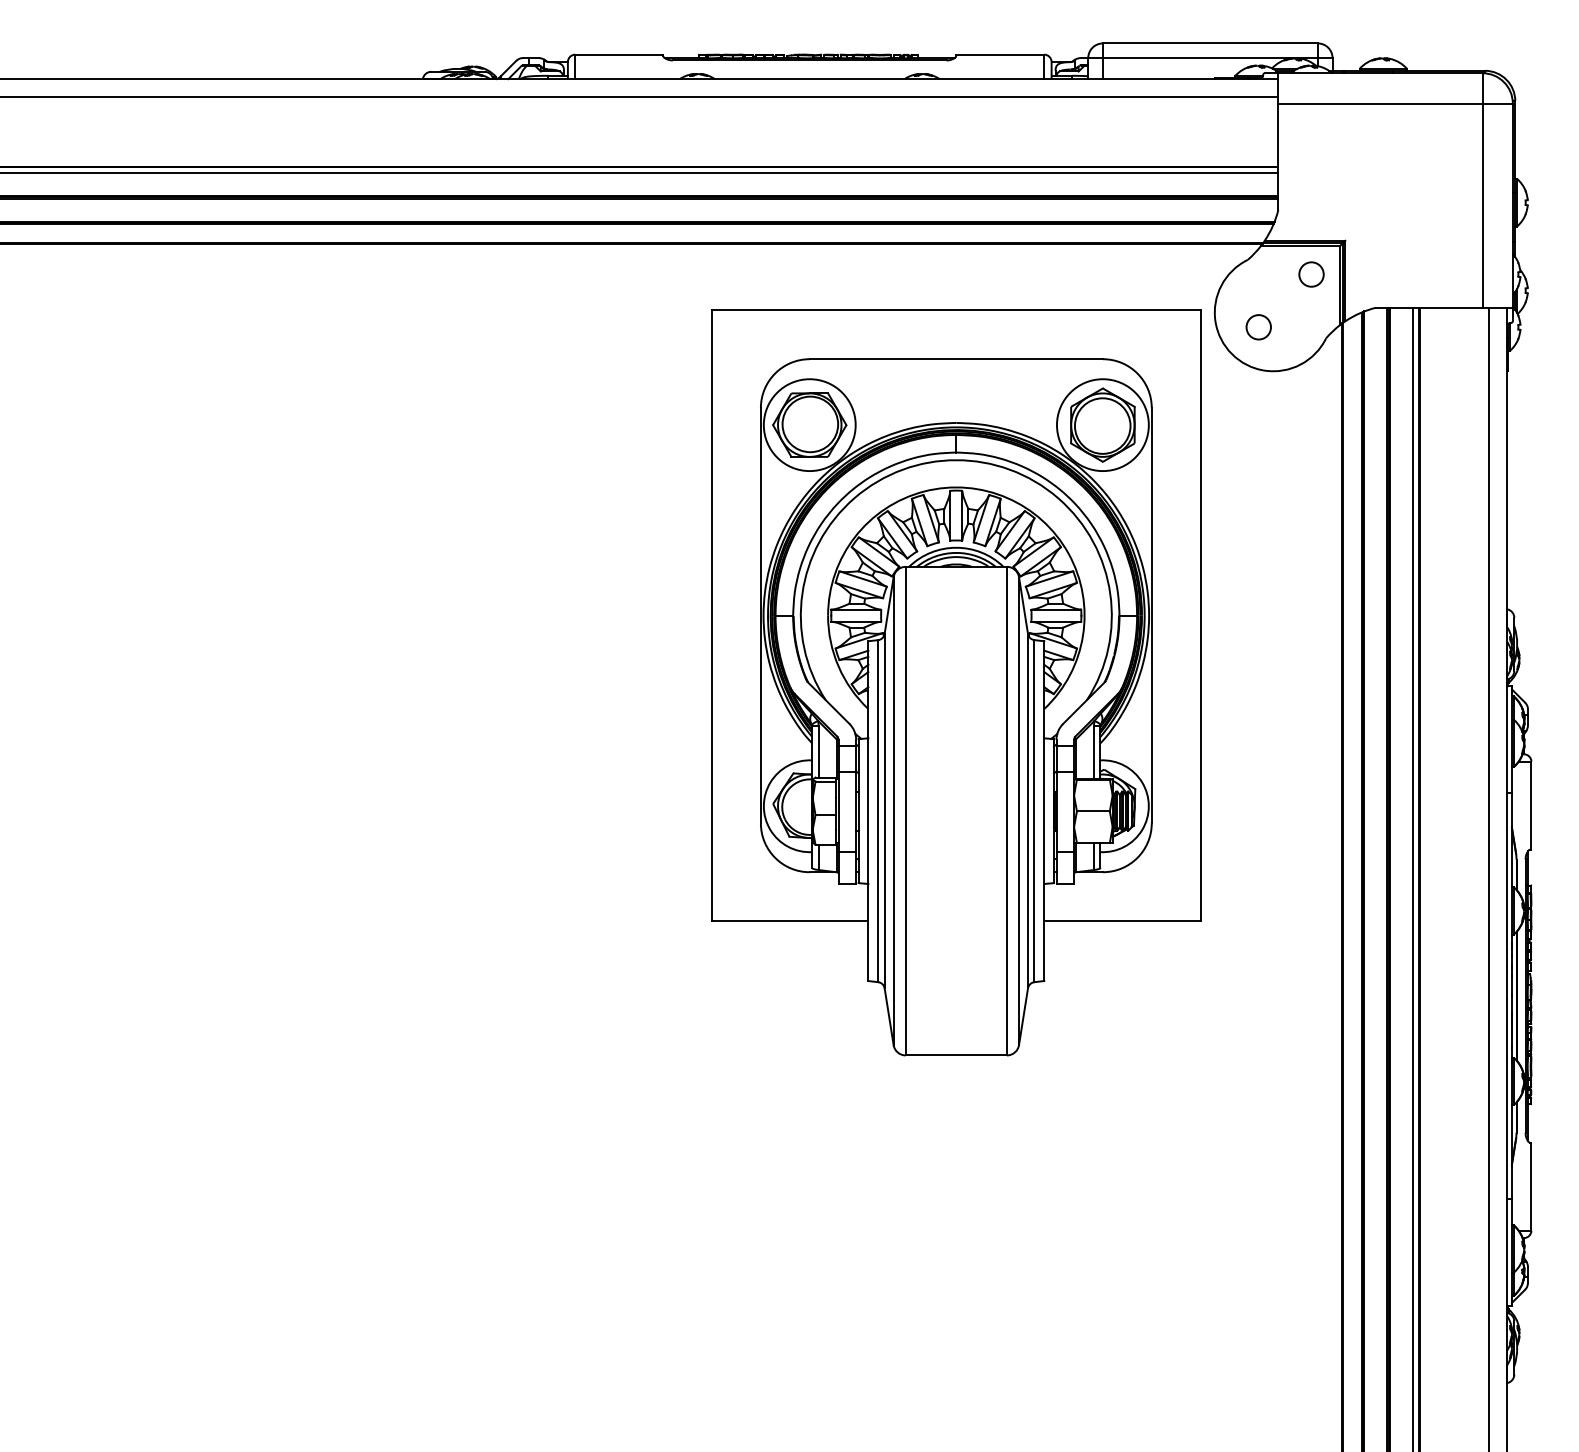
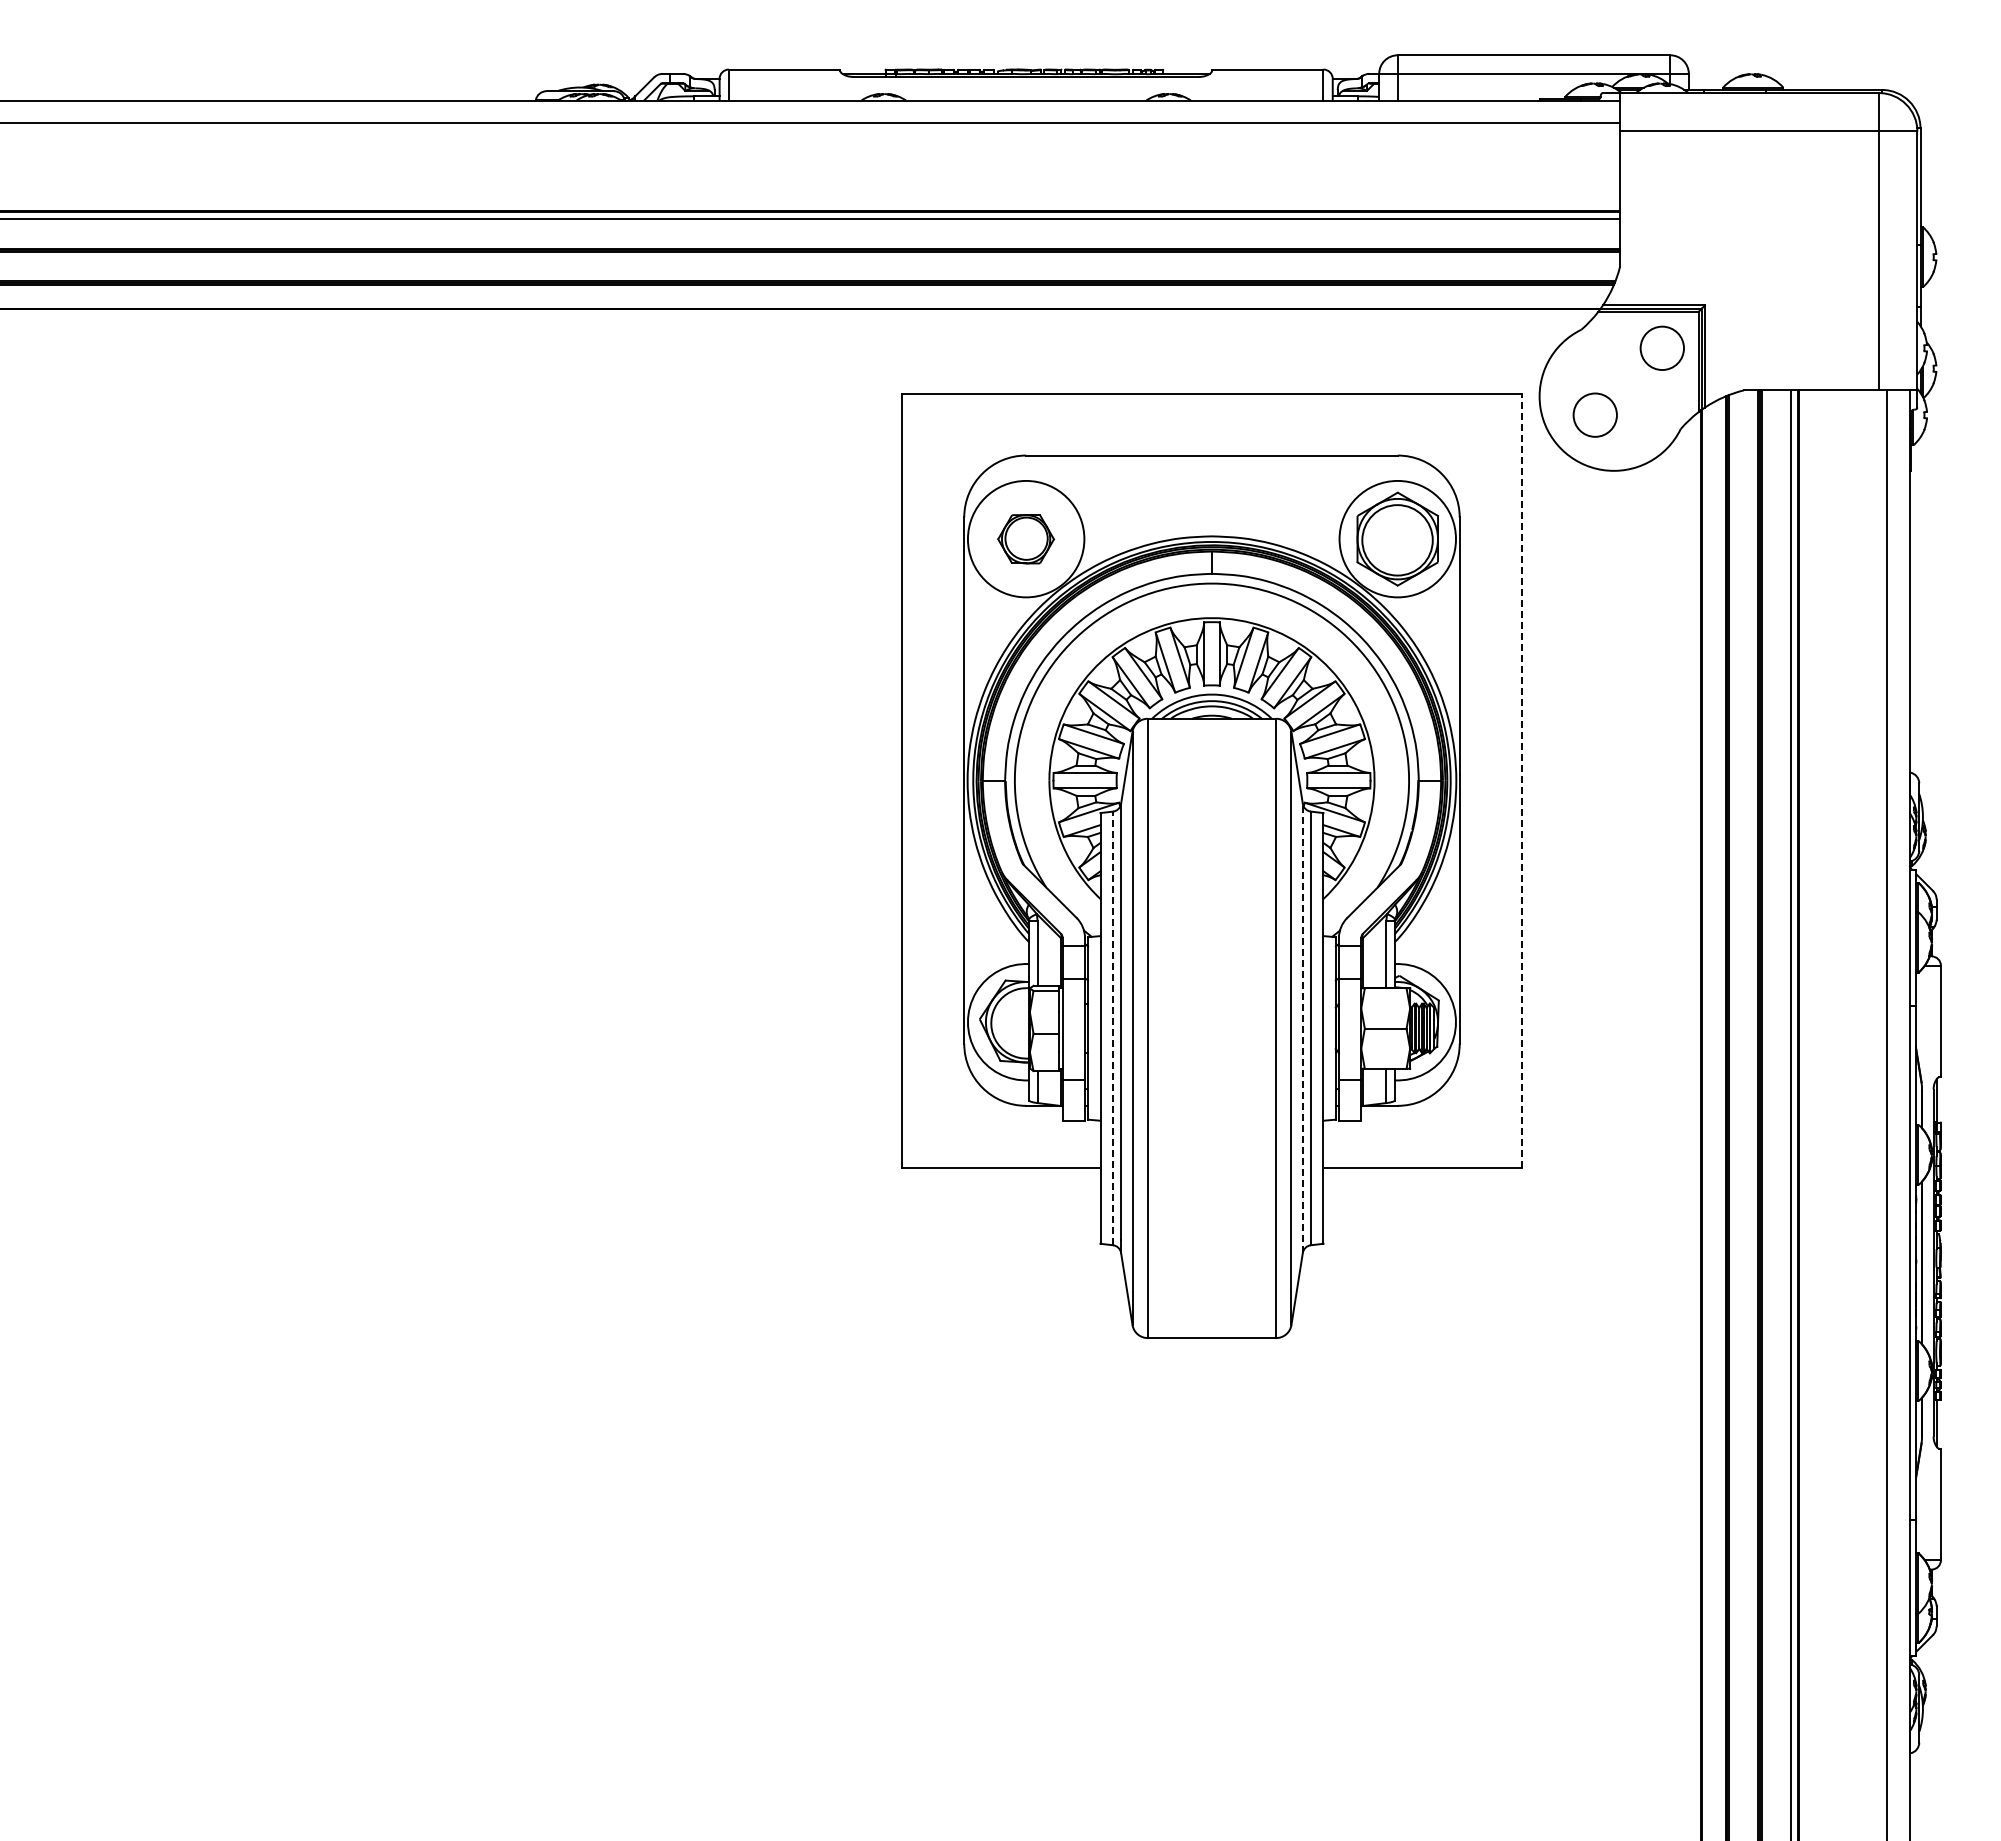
circle: (1310, 273) -> (1661, 347), size x1.4
circle: (1258, 326) -> (1595, 414), size x1.4
part: (809, 425) -> (1025, 539), size x0.6
line: (1200, 615) -> (1521, 780), solid -> dashed
line: (878, 811) -> (1113, 1028), solid -> dashed
line: (1027, 811) -> (1302, 1028), solid -> dashed

